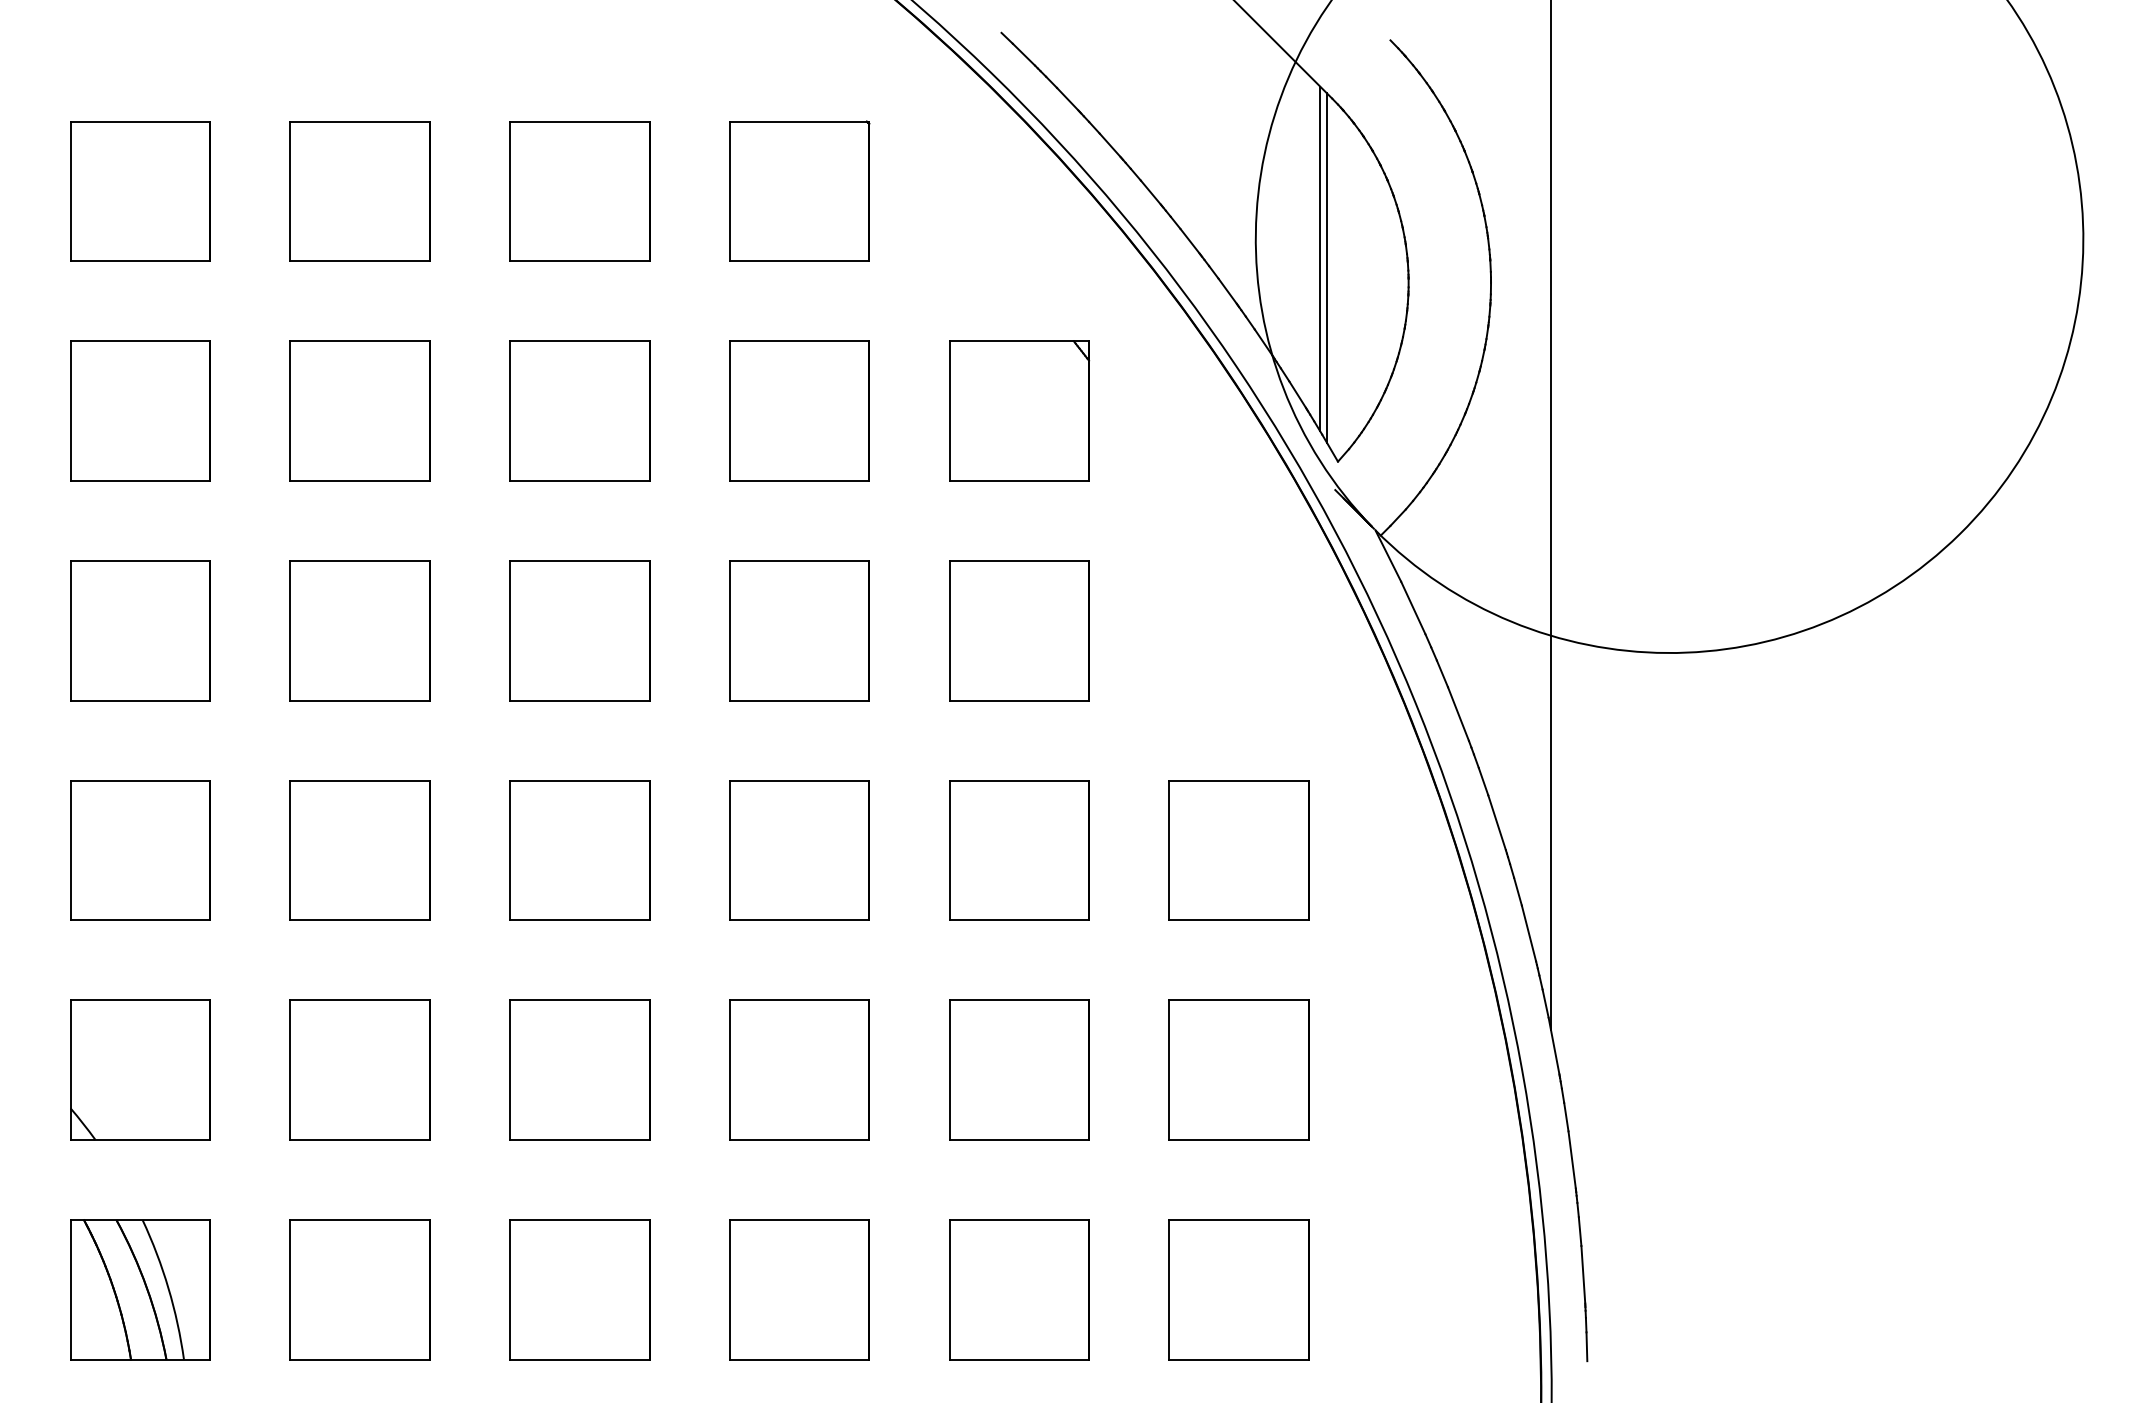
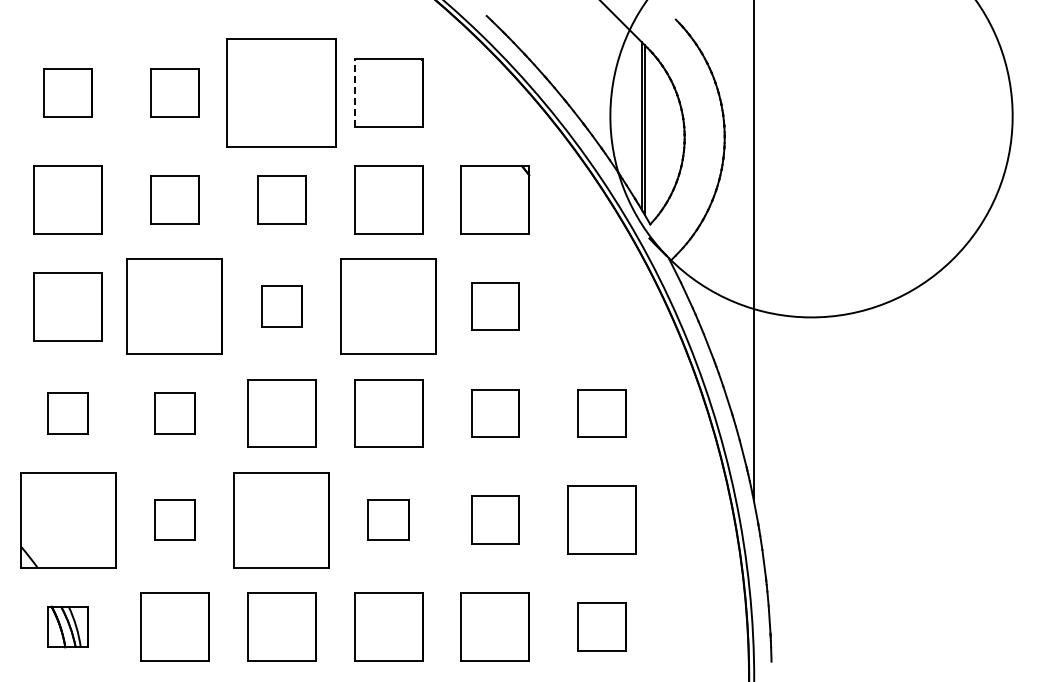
part: (139, 190) -> (67, 92), size x0.7
part: (359, 190) -> (174, 92), size x0.7
part: (579, 190) -> (281, 92), size x1.6
line: (729, 192) -> (354, 93), solid -> dashed
part: (359, 410) -> (174, 199), size x0.7
part: (579, 410) -> (281, 199), size x0.7
part: (359, 630) -> (174, 306), size x1.4
part: (579, 630) -> (281, 306), size x0.6
part: (799, 630) -> (388, 306), size x1.4
part: (1017, 630) -> (494, 306), size x0.7
part: (139, 850) -> (67, 413), size x0.6
part: (359, 850) -> (174, 413), size x0.6
part: (1017, 850) -> (494, 413), size x0.7
part: (1237, 850) -> (601, 413), size x0.7
part: (139, 1068) -> (67, 519), size x1.4
part: (359, 1068) -> (174, 519), size x0.6
part: (579, 1068) -> (281, 519), size x1.4
part: (799, 1068) -> (388, 519), size x0.6
part: (1017, 1068) -> (494, 519), size x0.7
part: (139, 1288) -> (67, 626), size x0.6
part: (1237, 1288) -> (601, 626), size x0.7

